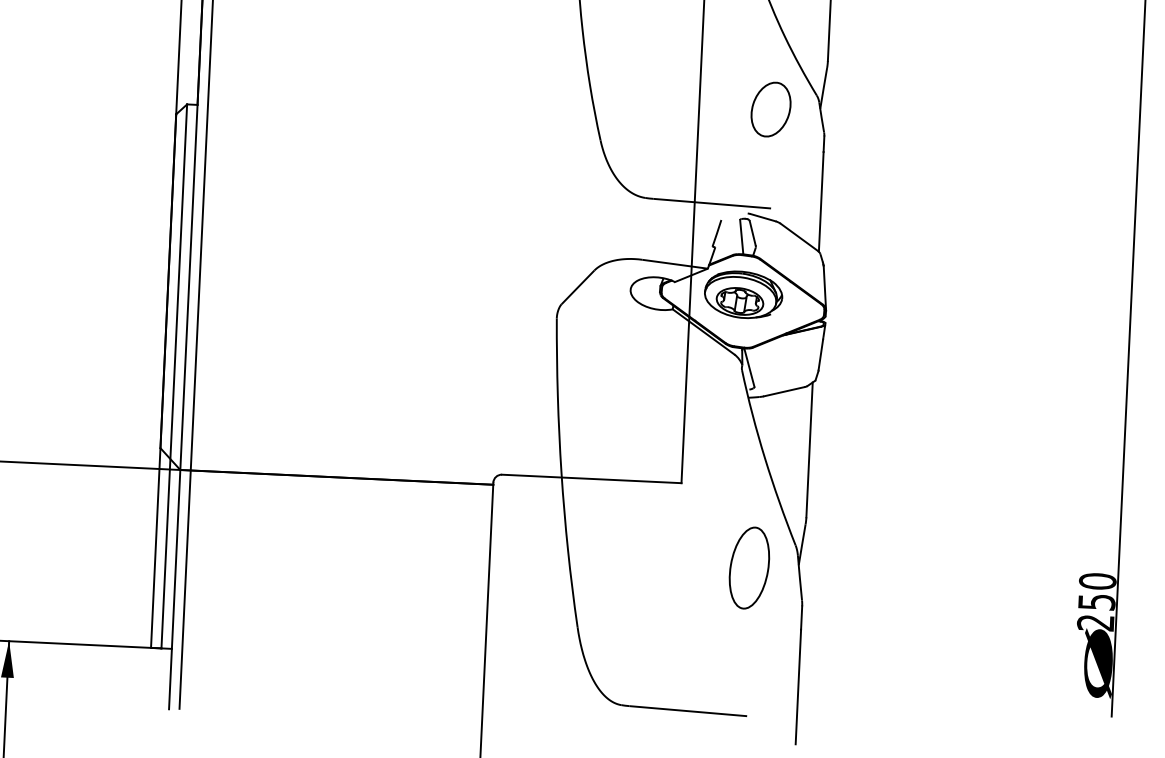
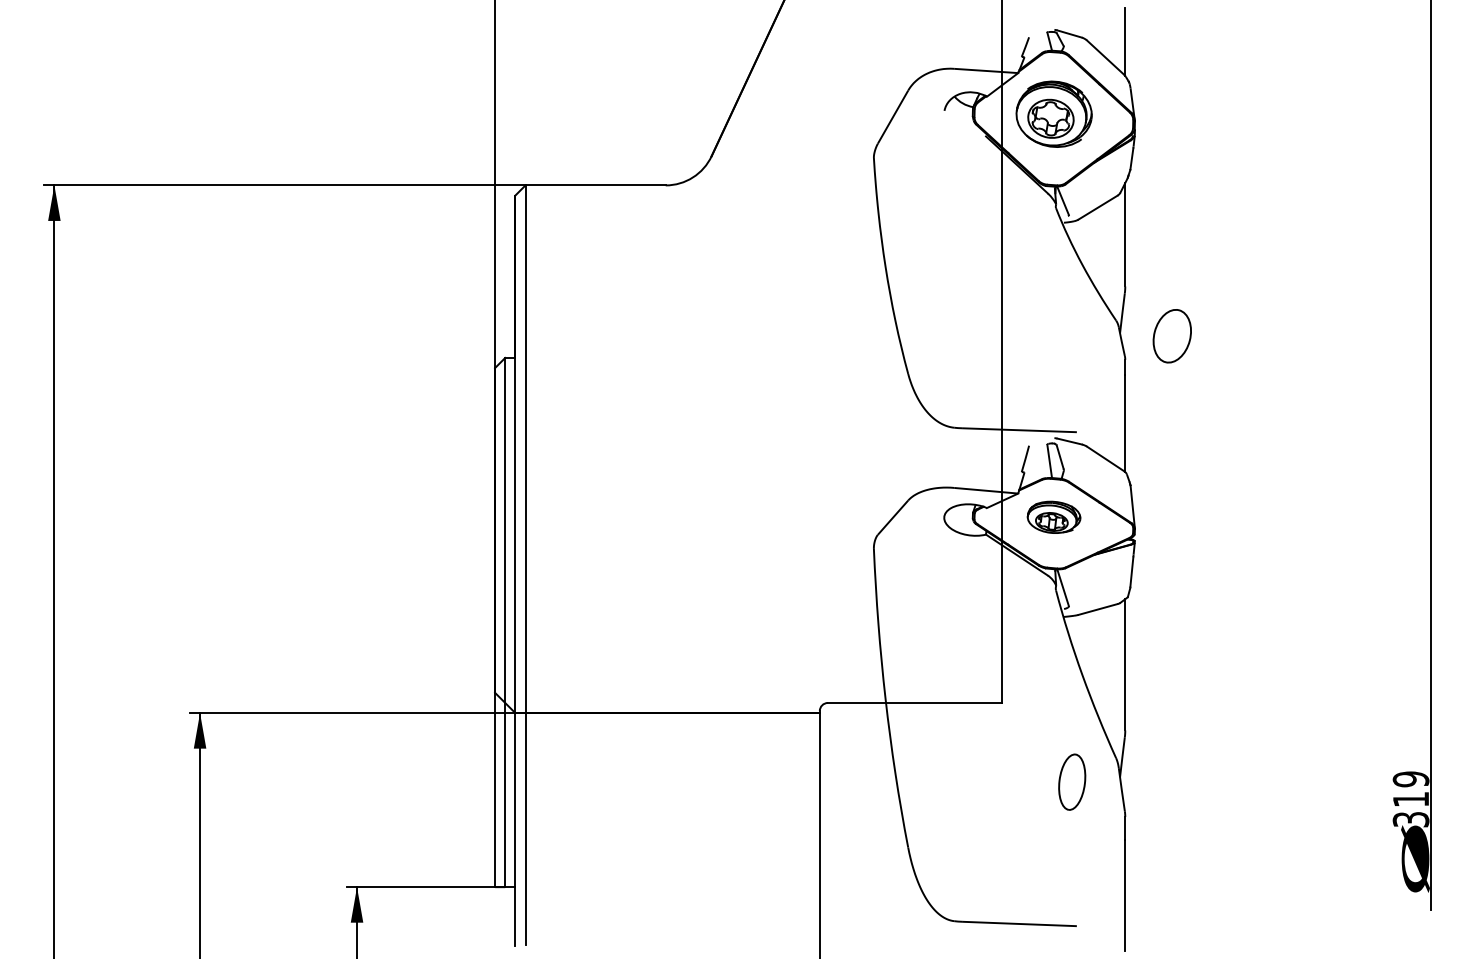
part: (770, 109) -> (1171, 336), moved
part: (742, 295) -> (1053, 517), size x0.7
part: (748, 567) -> (1071, 781), size x0.7
text: (1097, 602) -> (1411, 799), 250 -> 319

